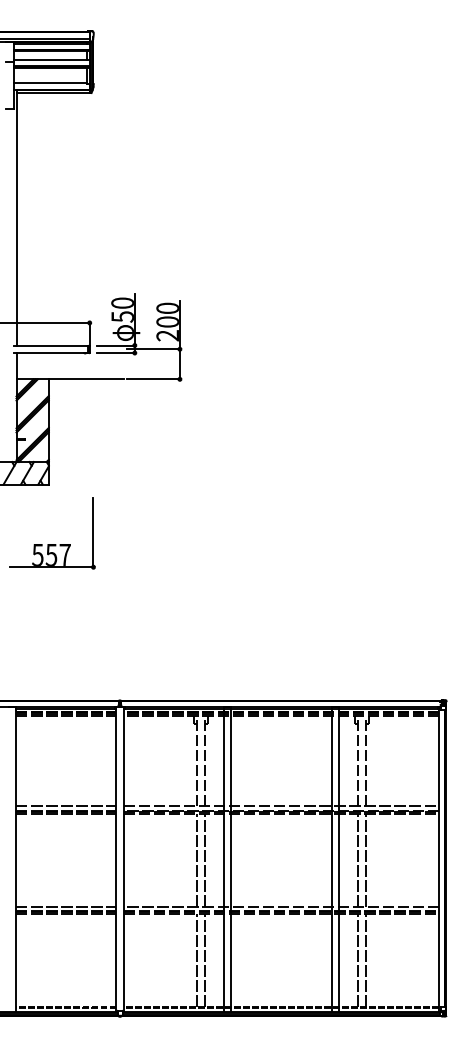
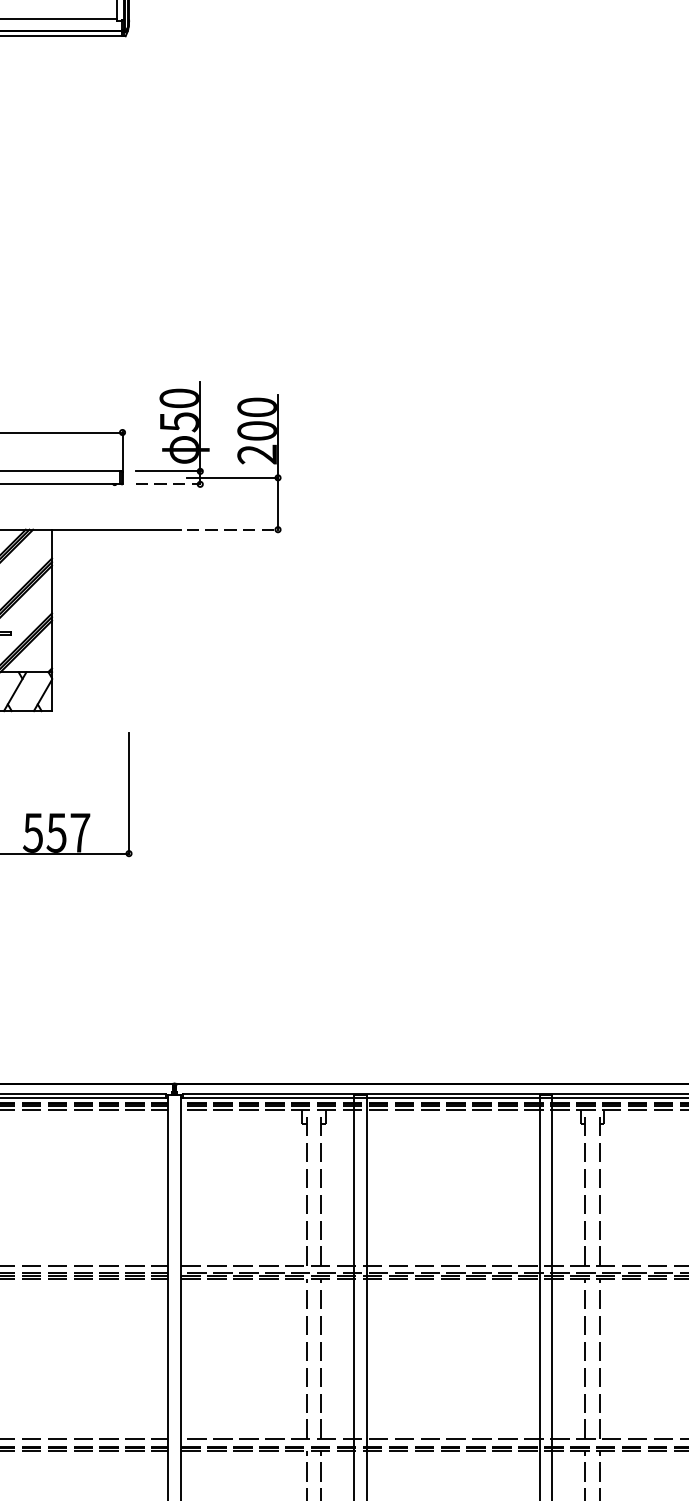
line: (116, 353) -> (168, 485), solid -> dashed
line: (153, 379) -> (232, 529), solid -> dashed

